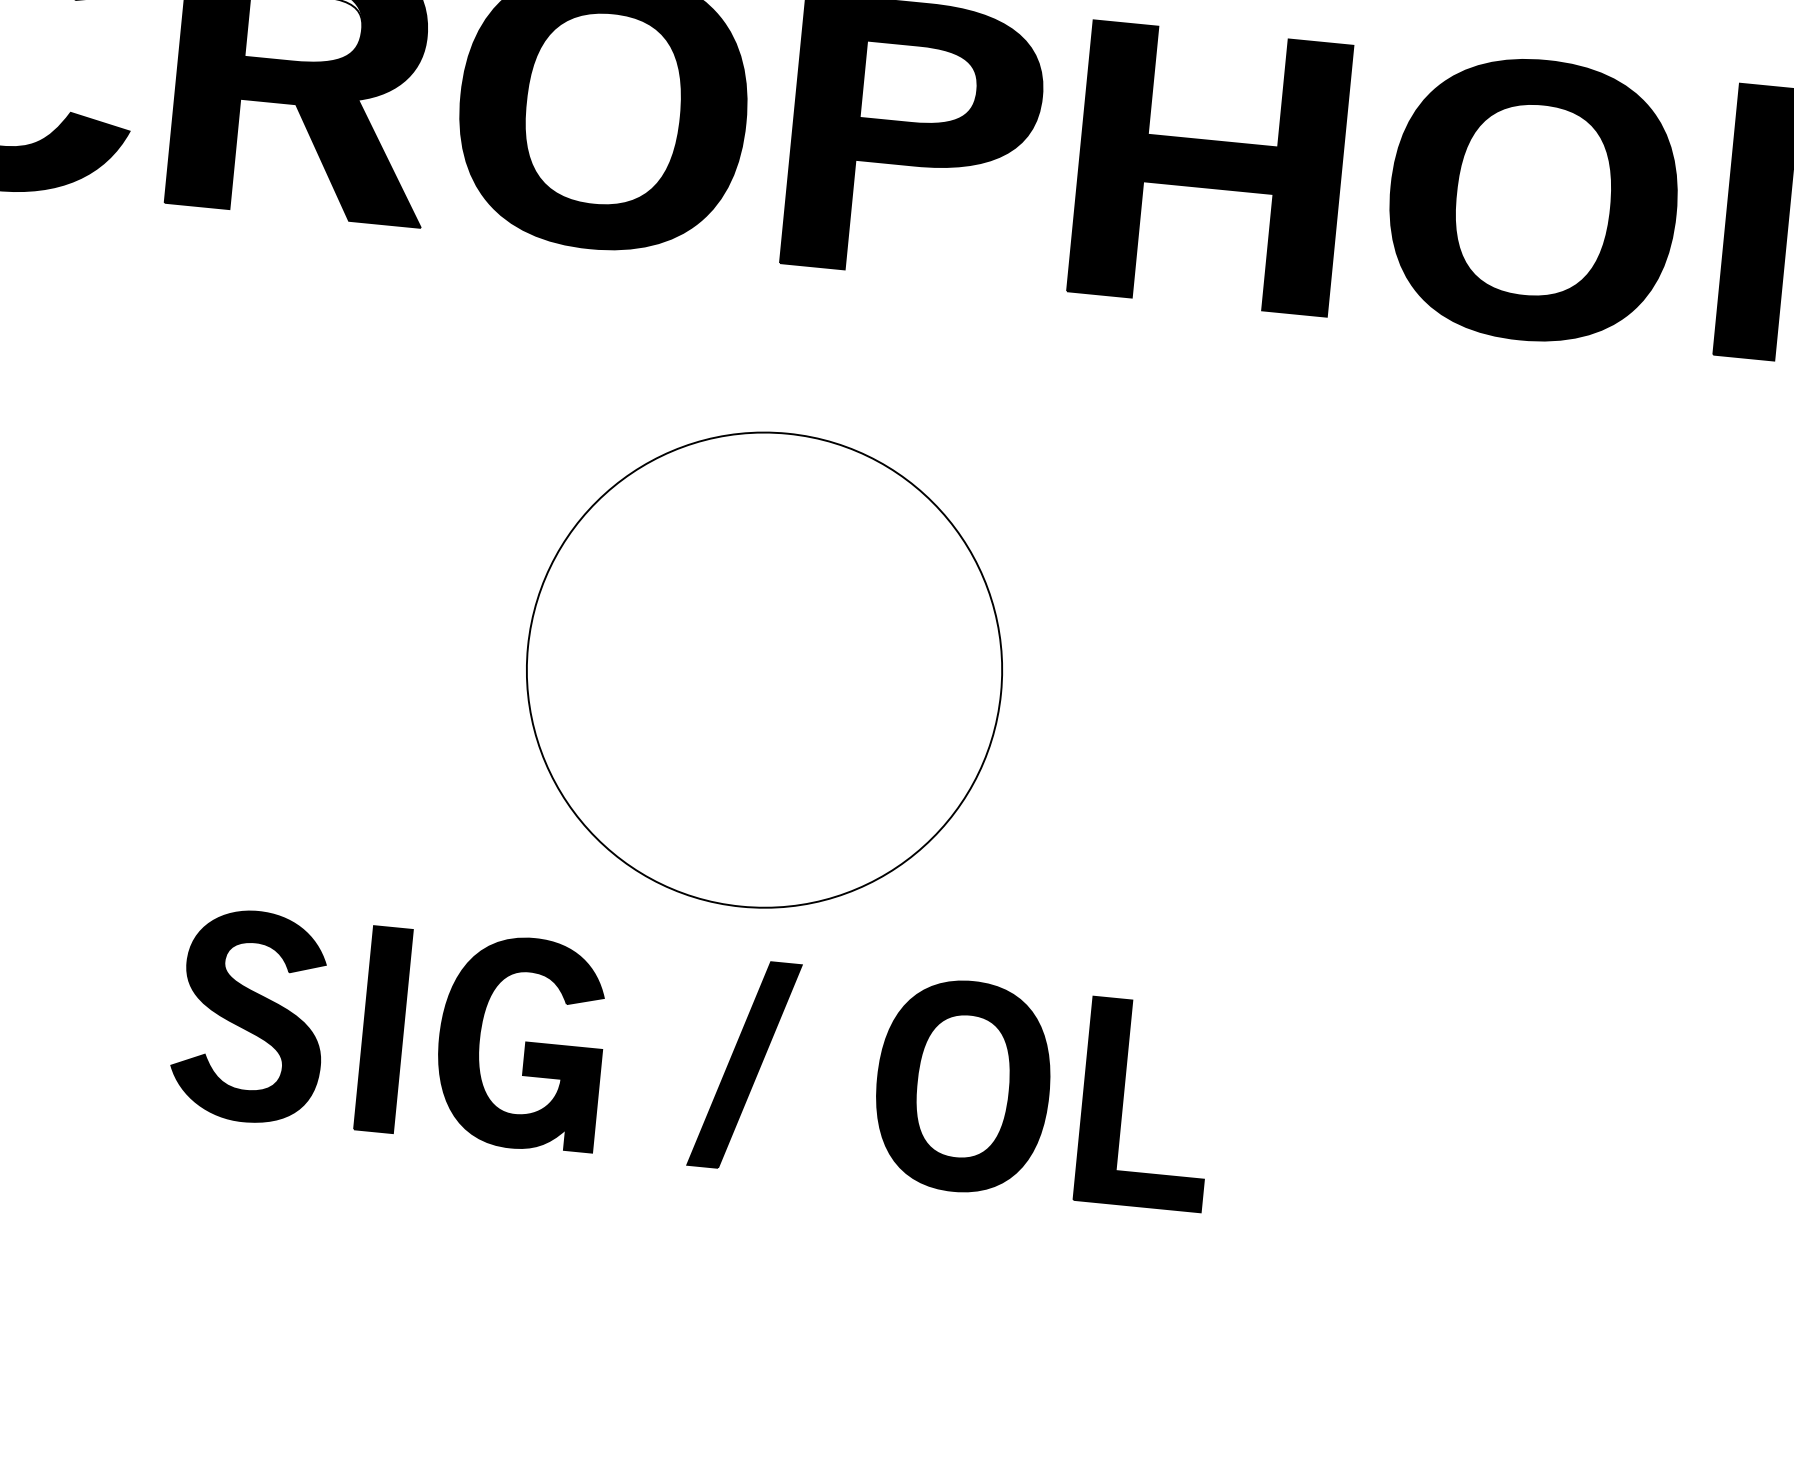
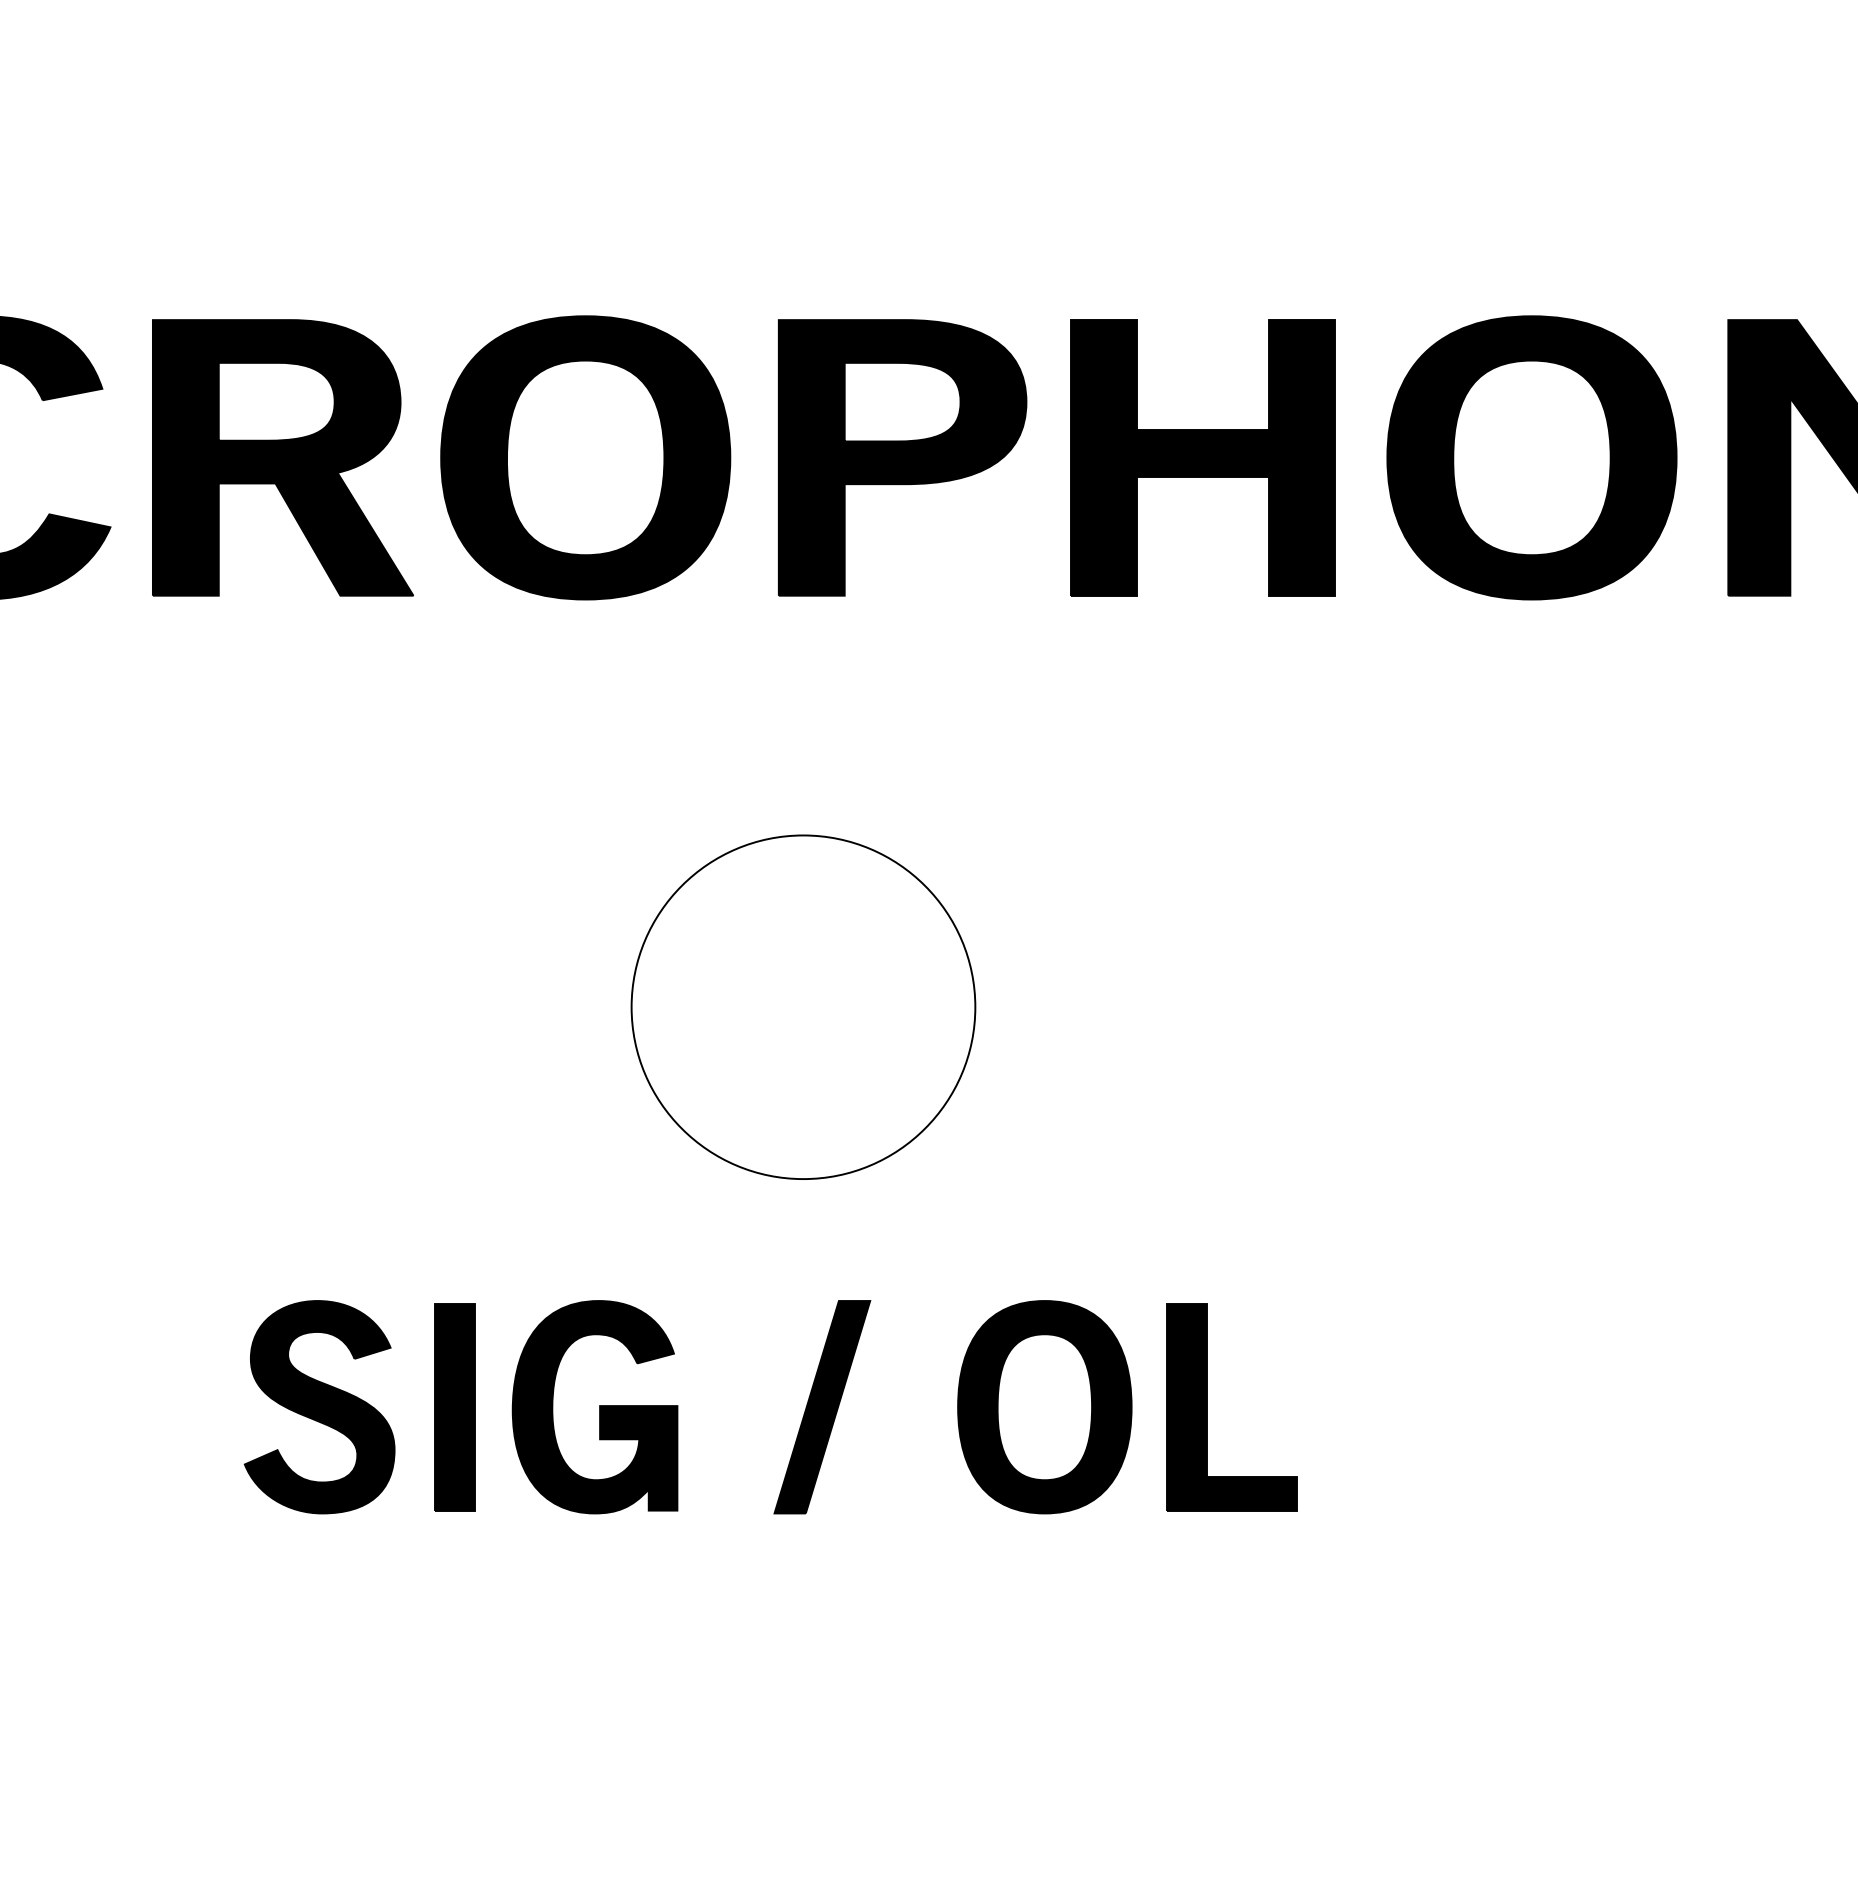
part: (764, 669) -> (803, 1006), size x0.71

